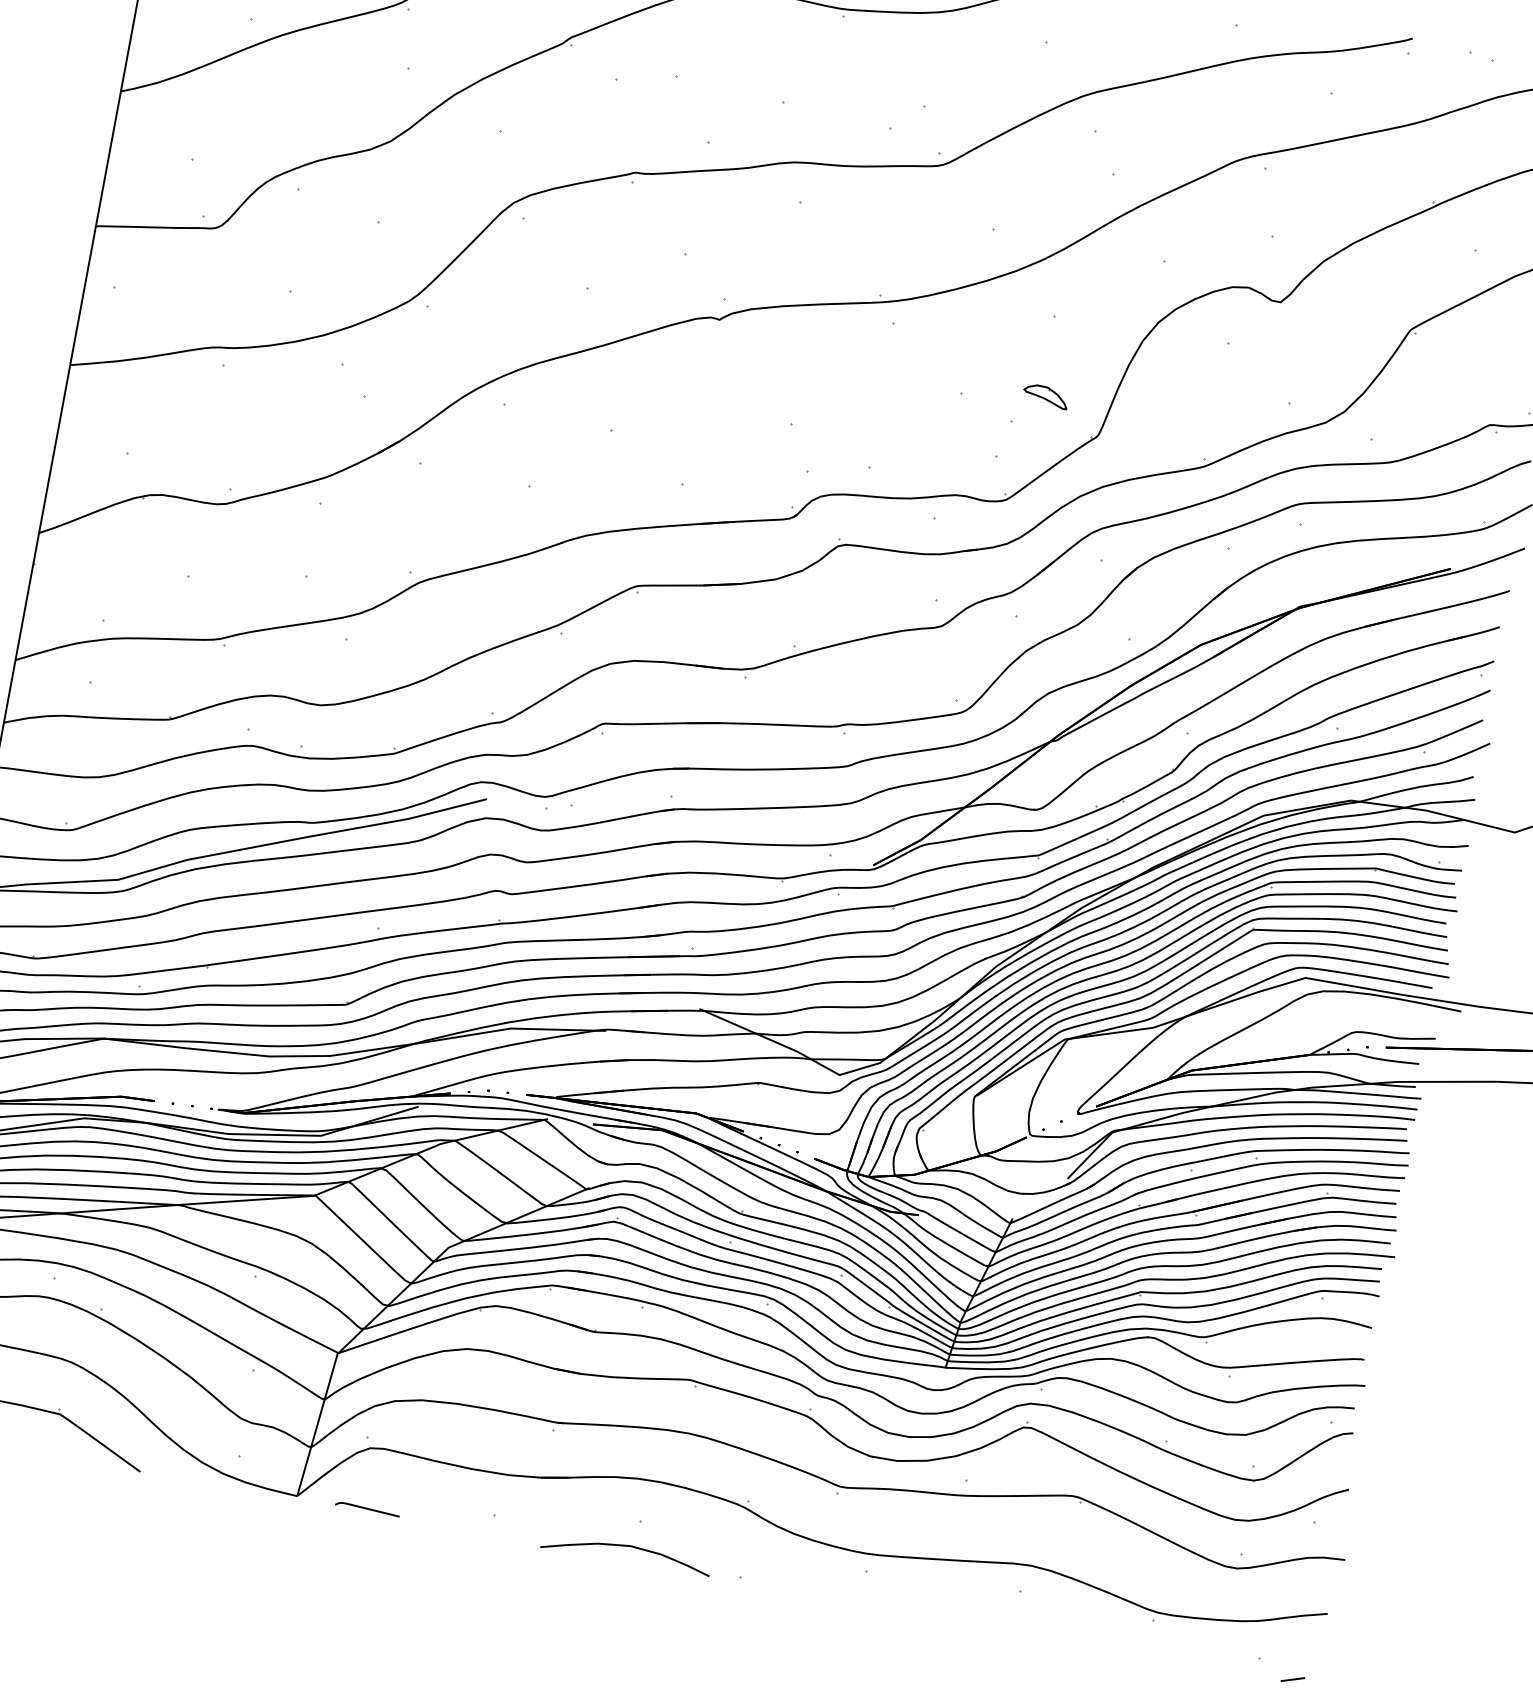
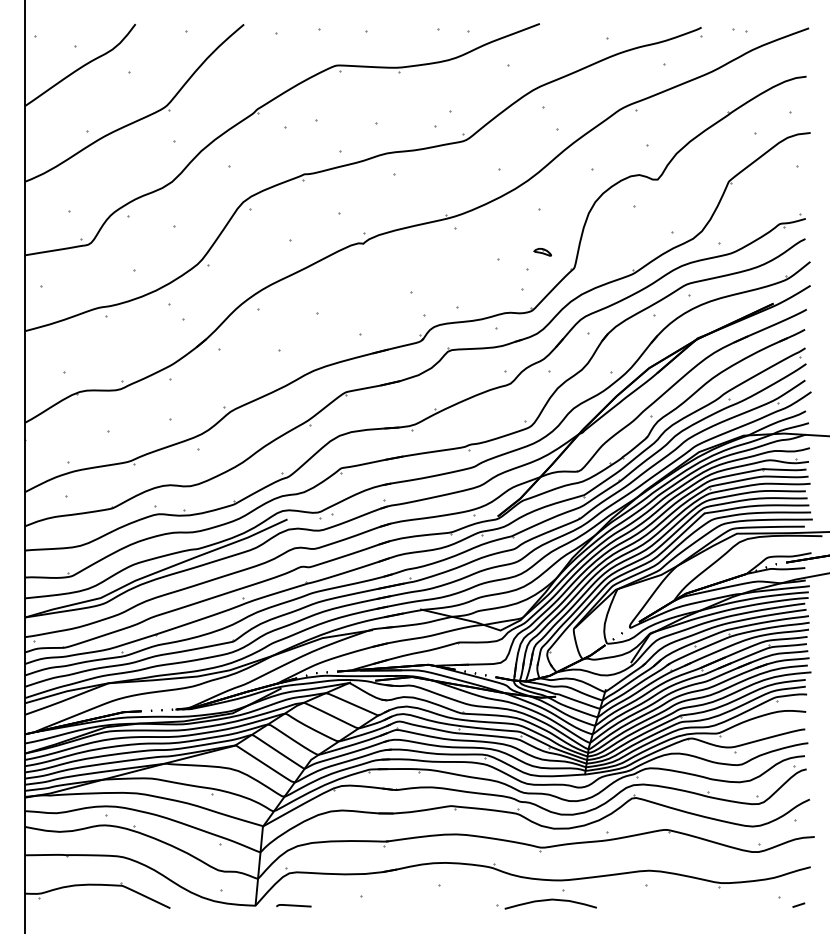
part: (1044, 396) -> (542, 252), size x0.7
curve: (626, 1547) -> (550, 900), moved

